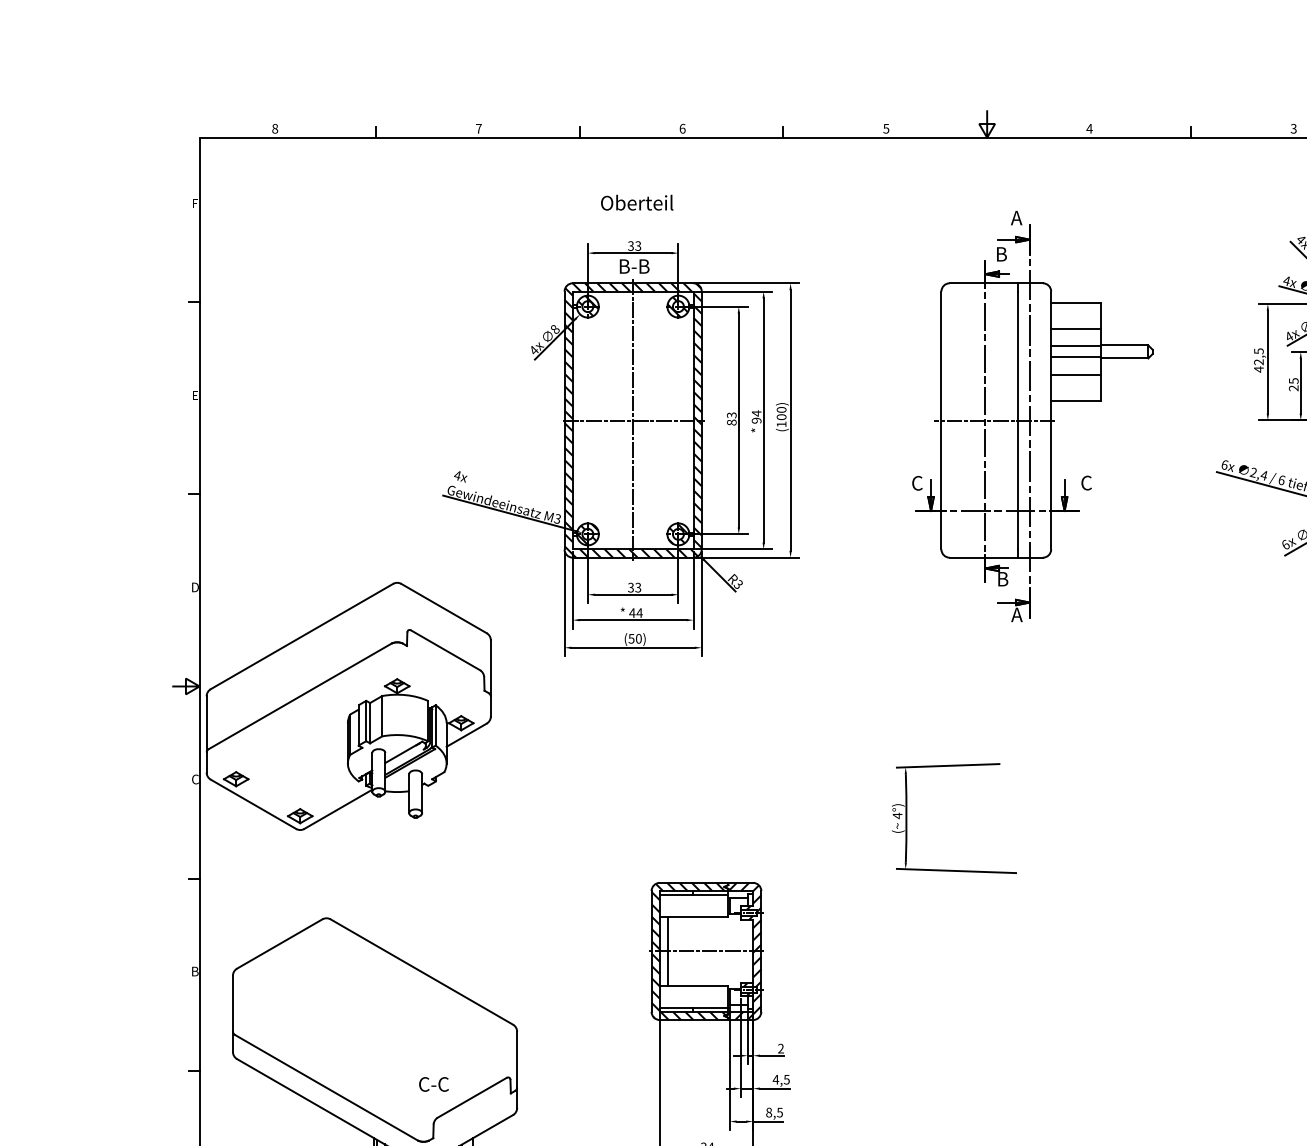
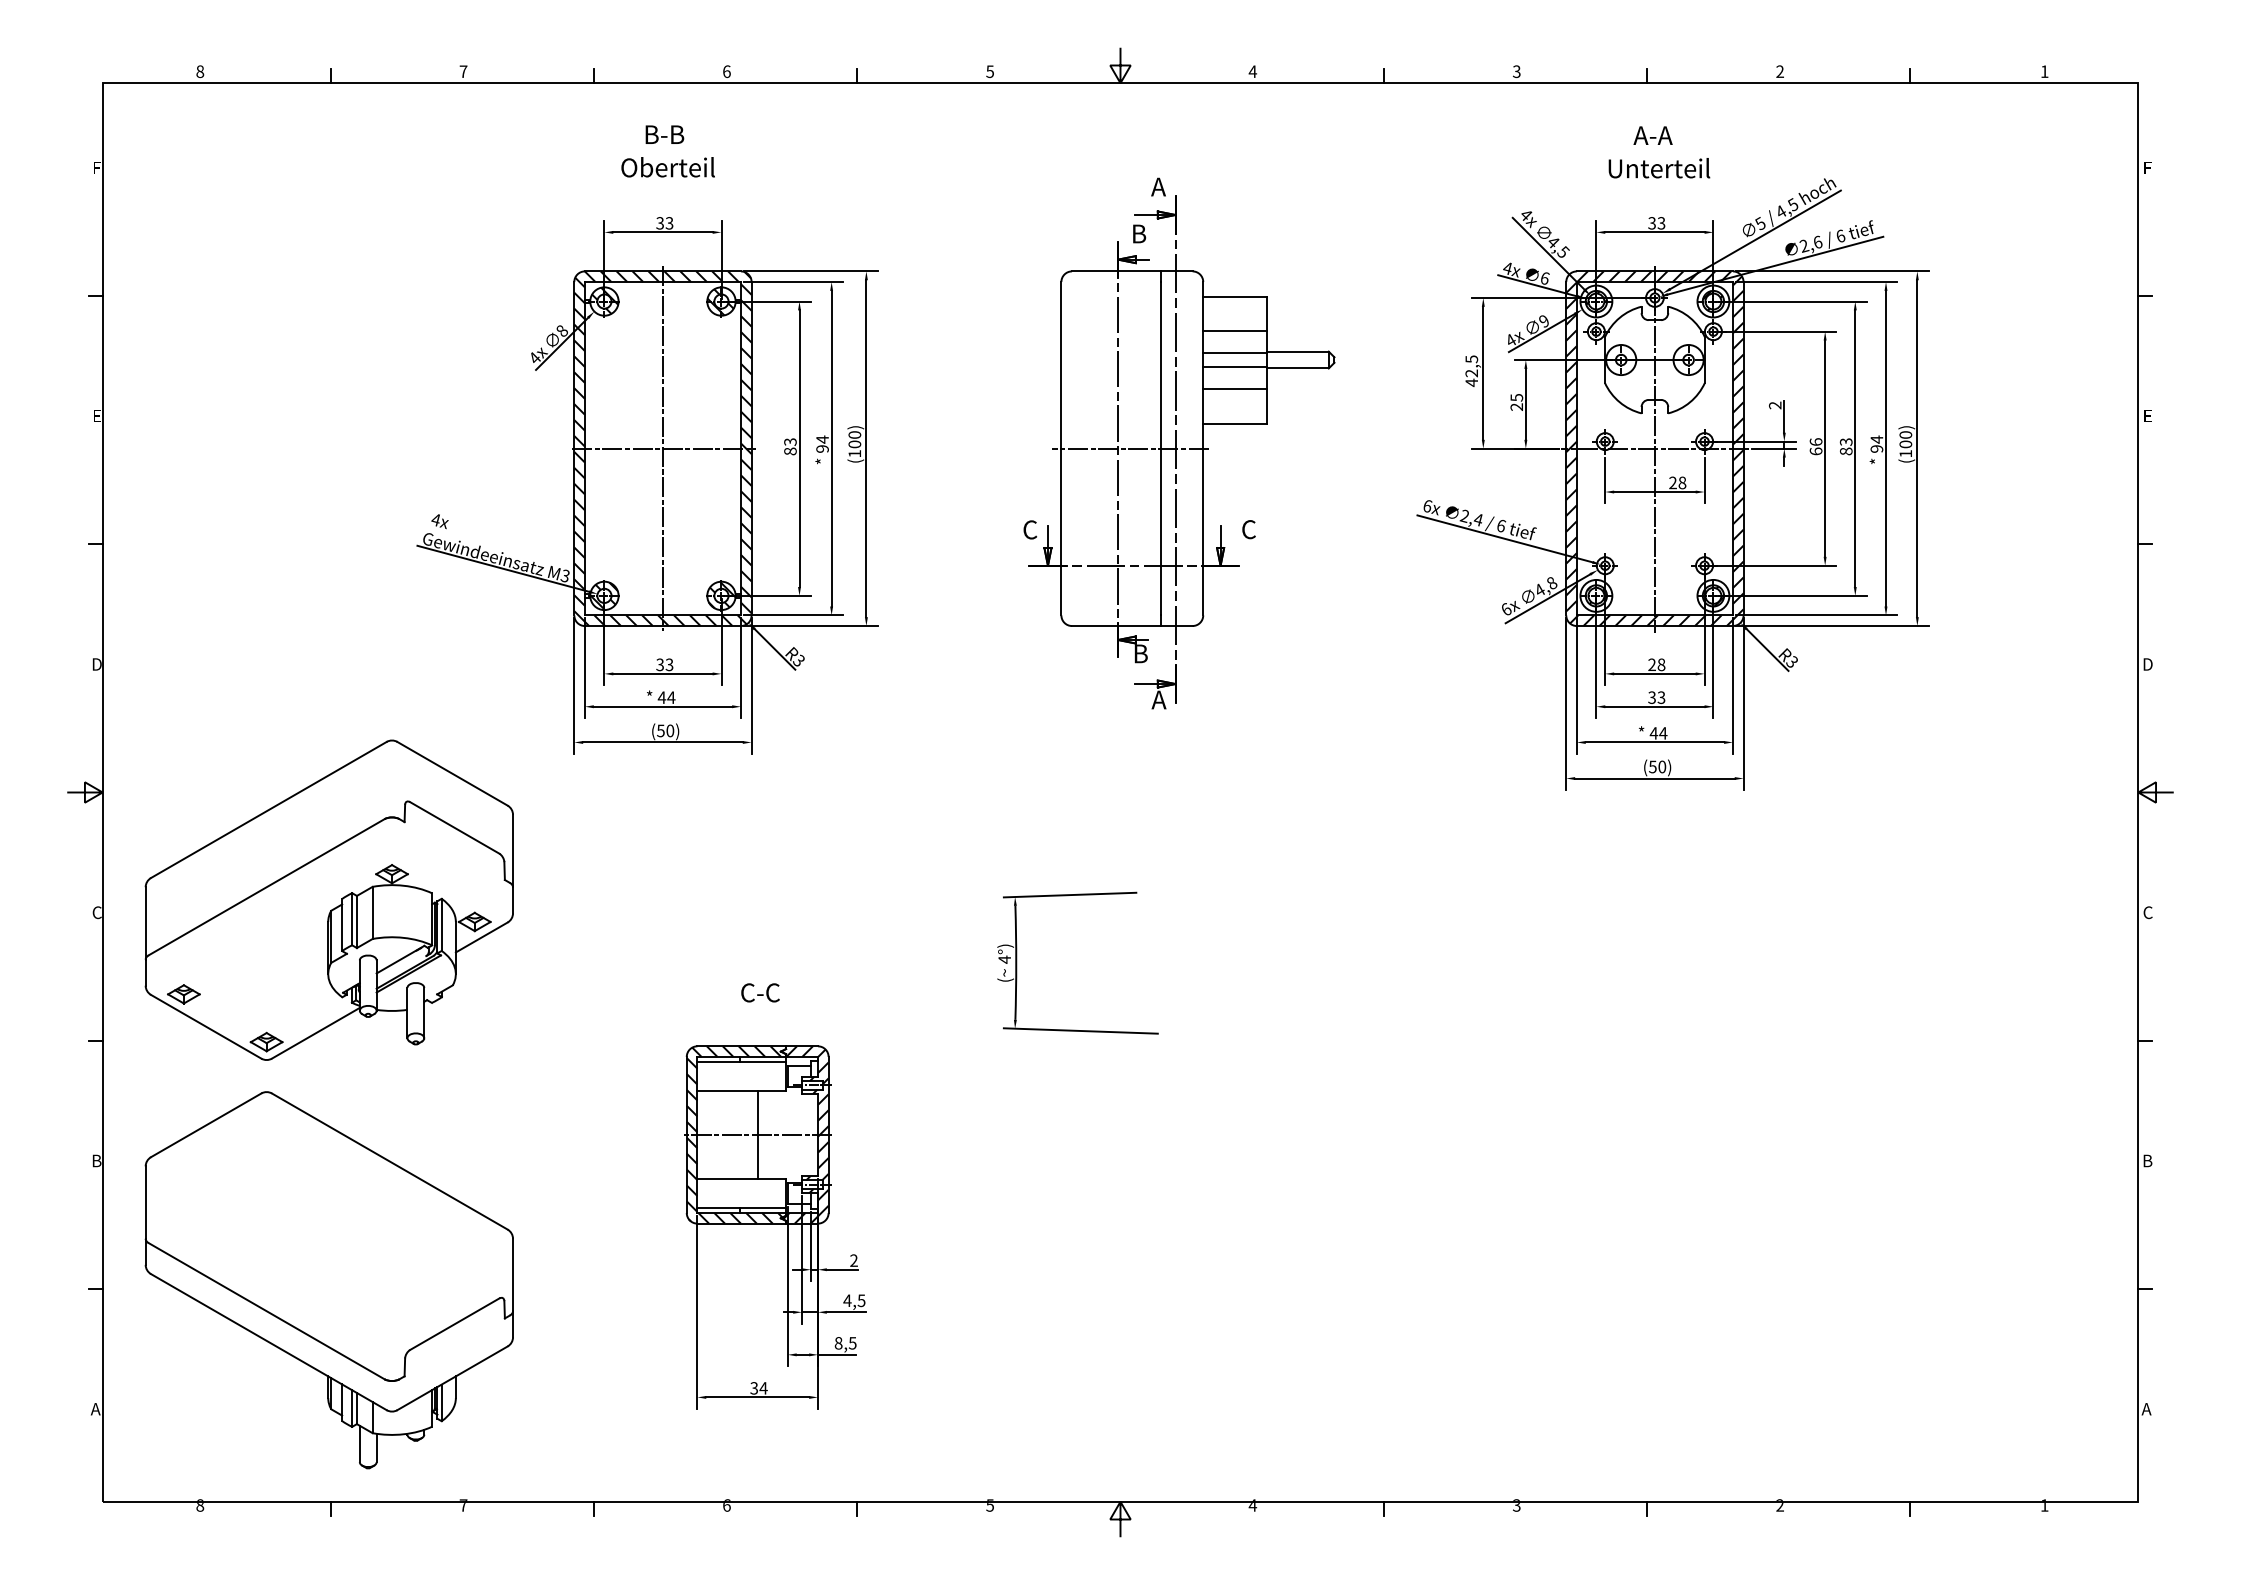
text: (634, 266) -> (664, 134), moved
part: (348, 705) -> (328, 899), moved
line: (667, 951) -> (757, 1134), moved
text: (433, 1084) -> (760, 992), moved

